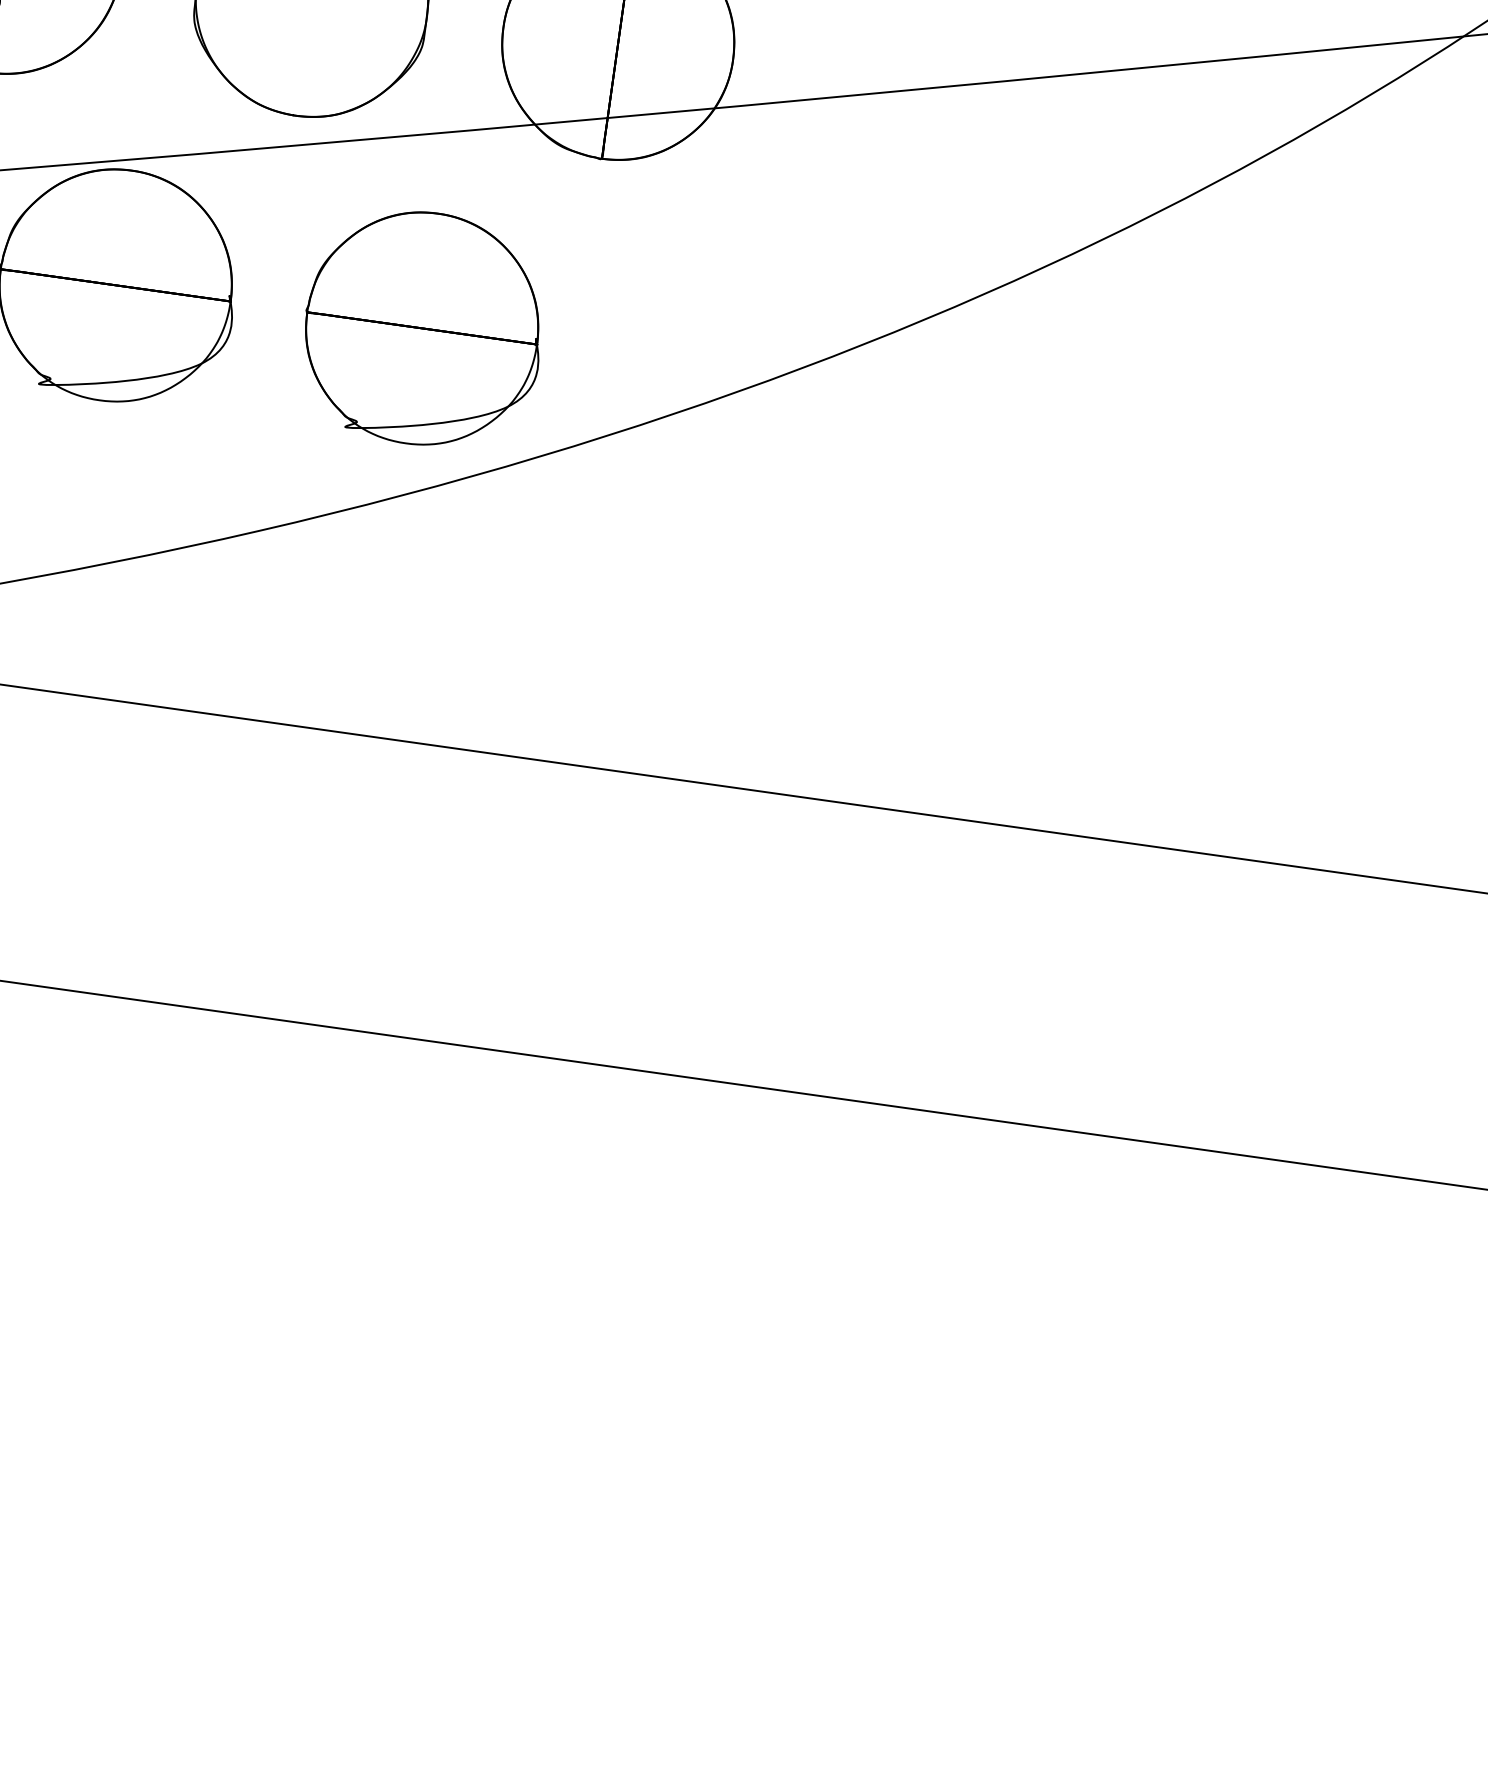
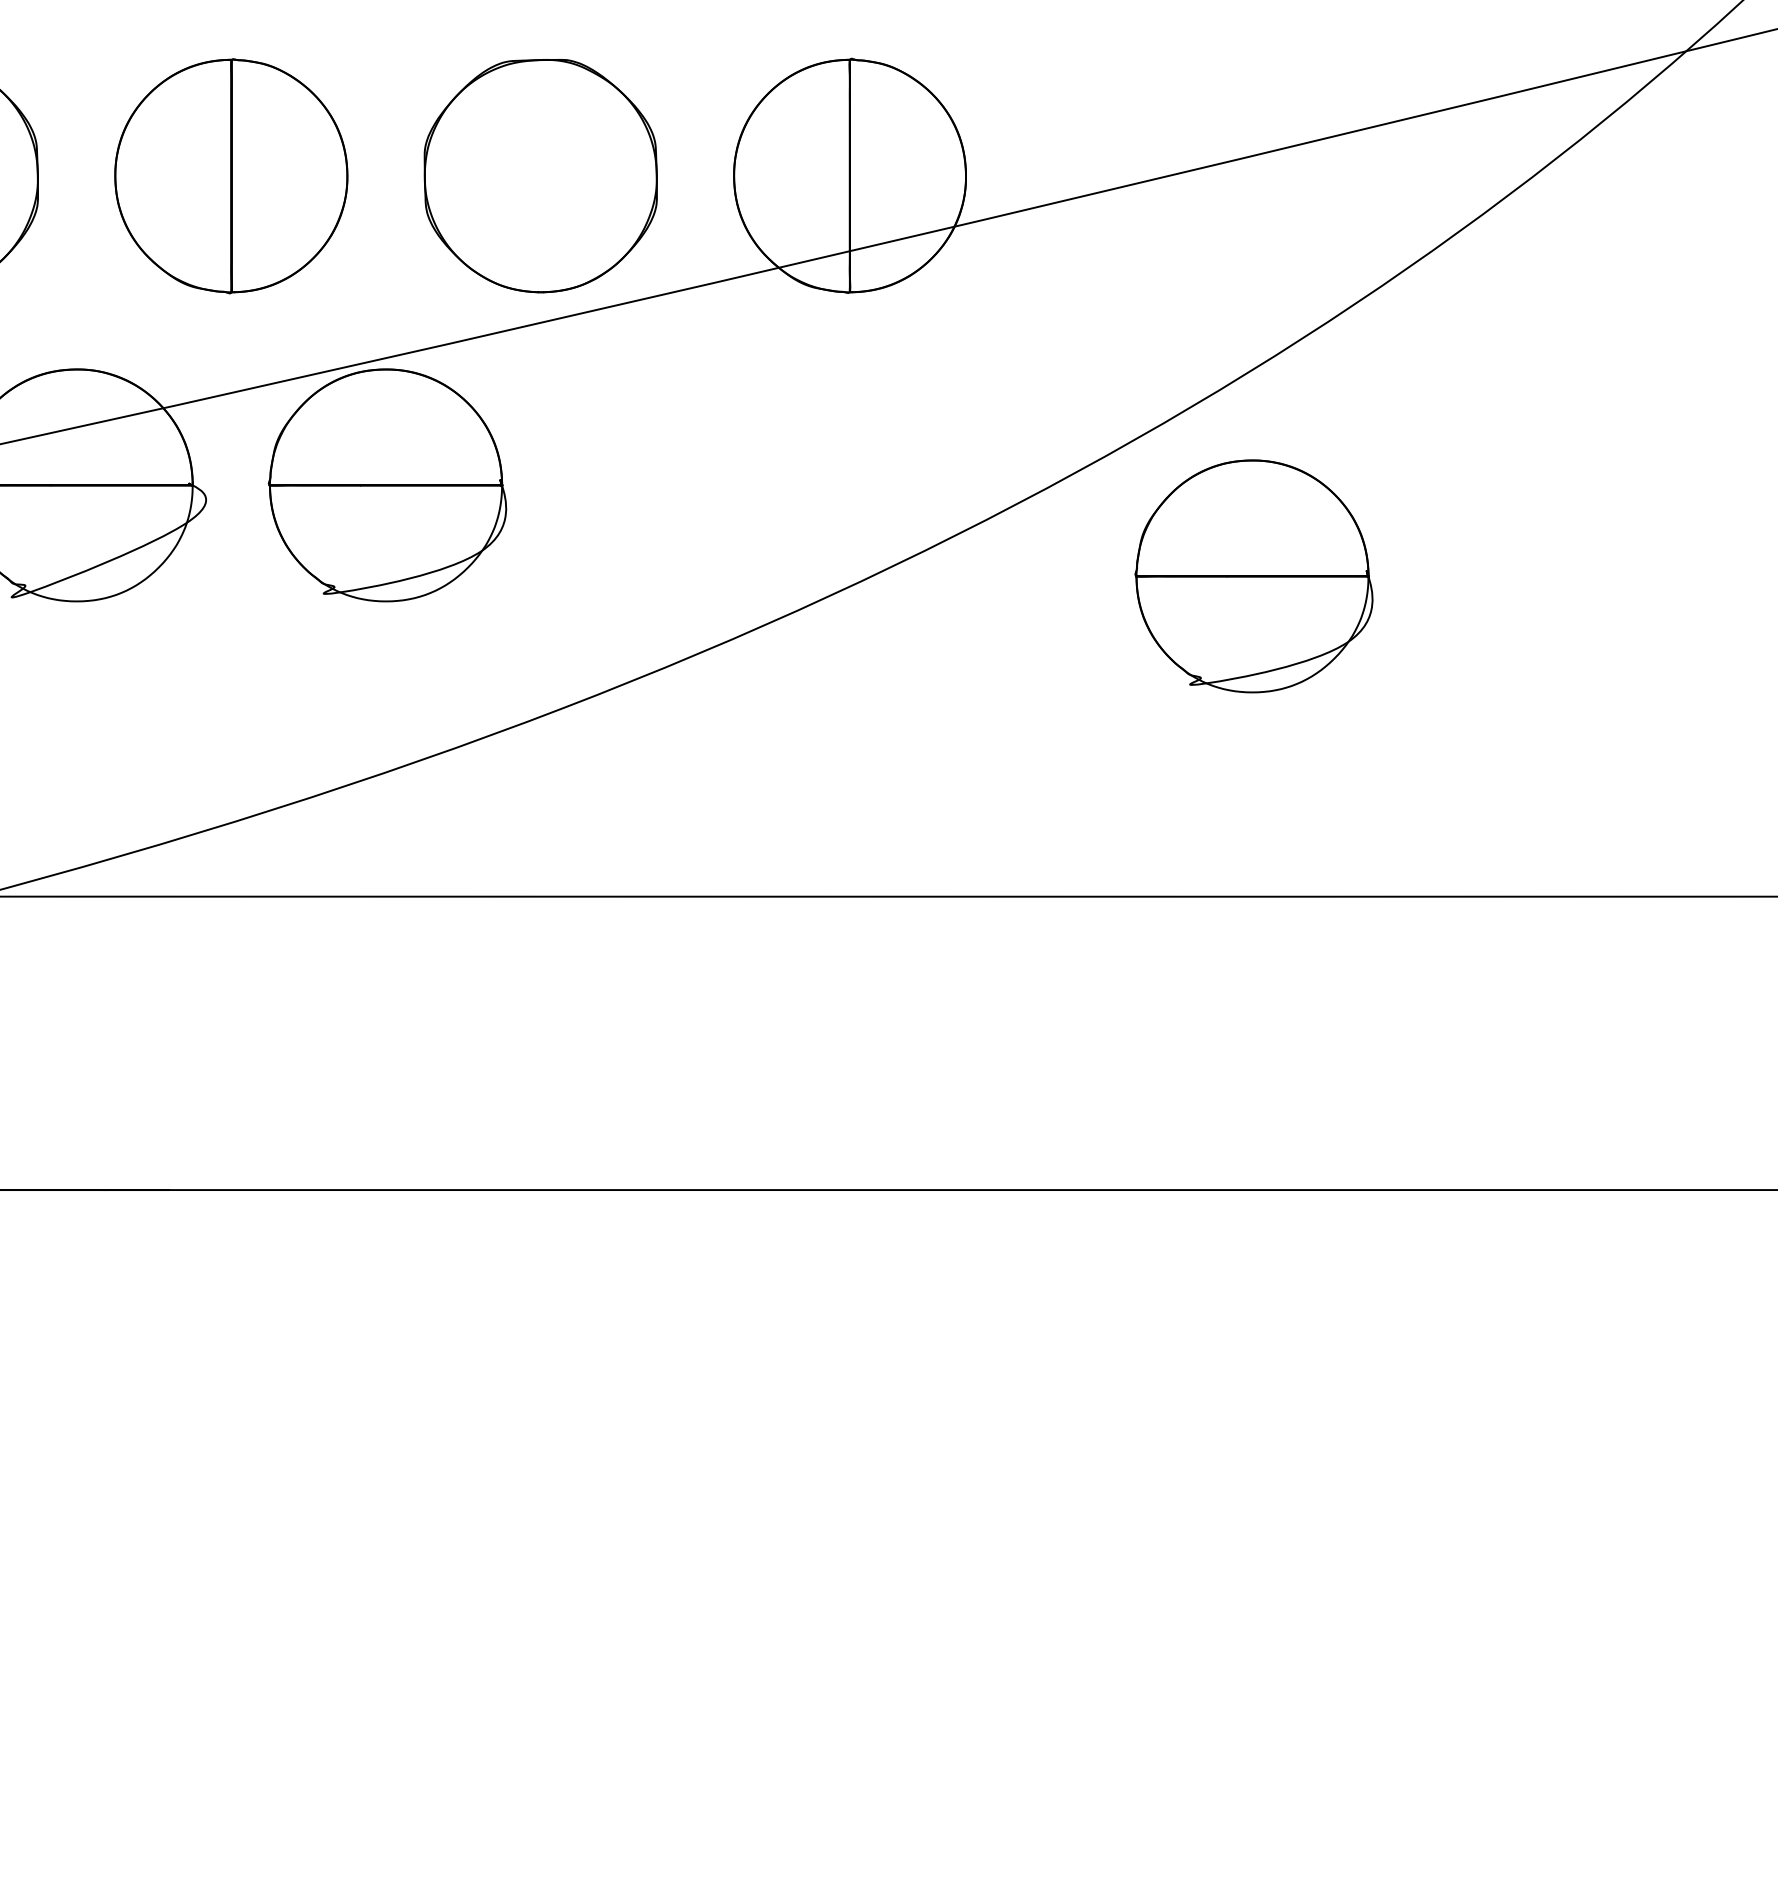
part: (423, 328) -> (1253, 576), moved

